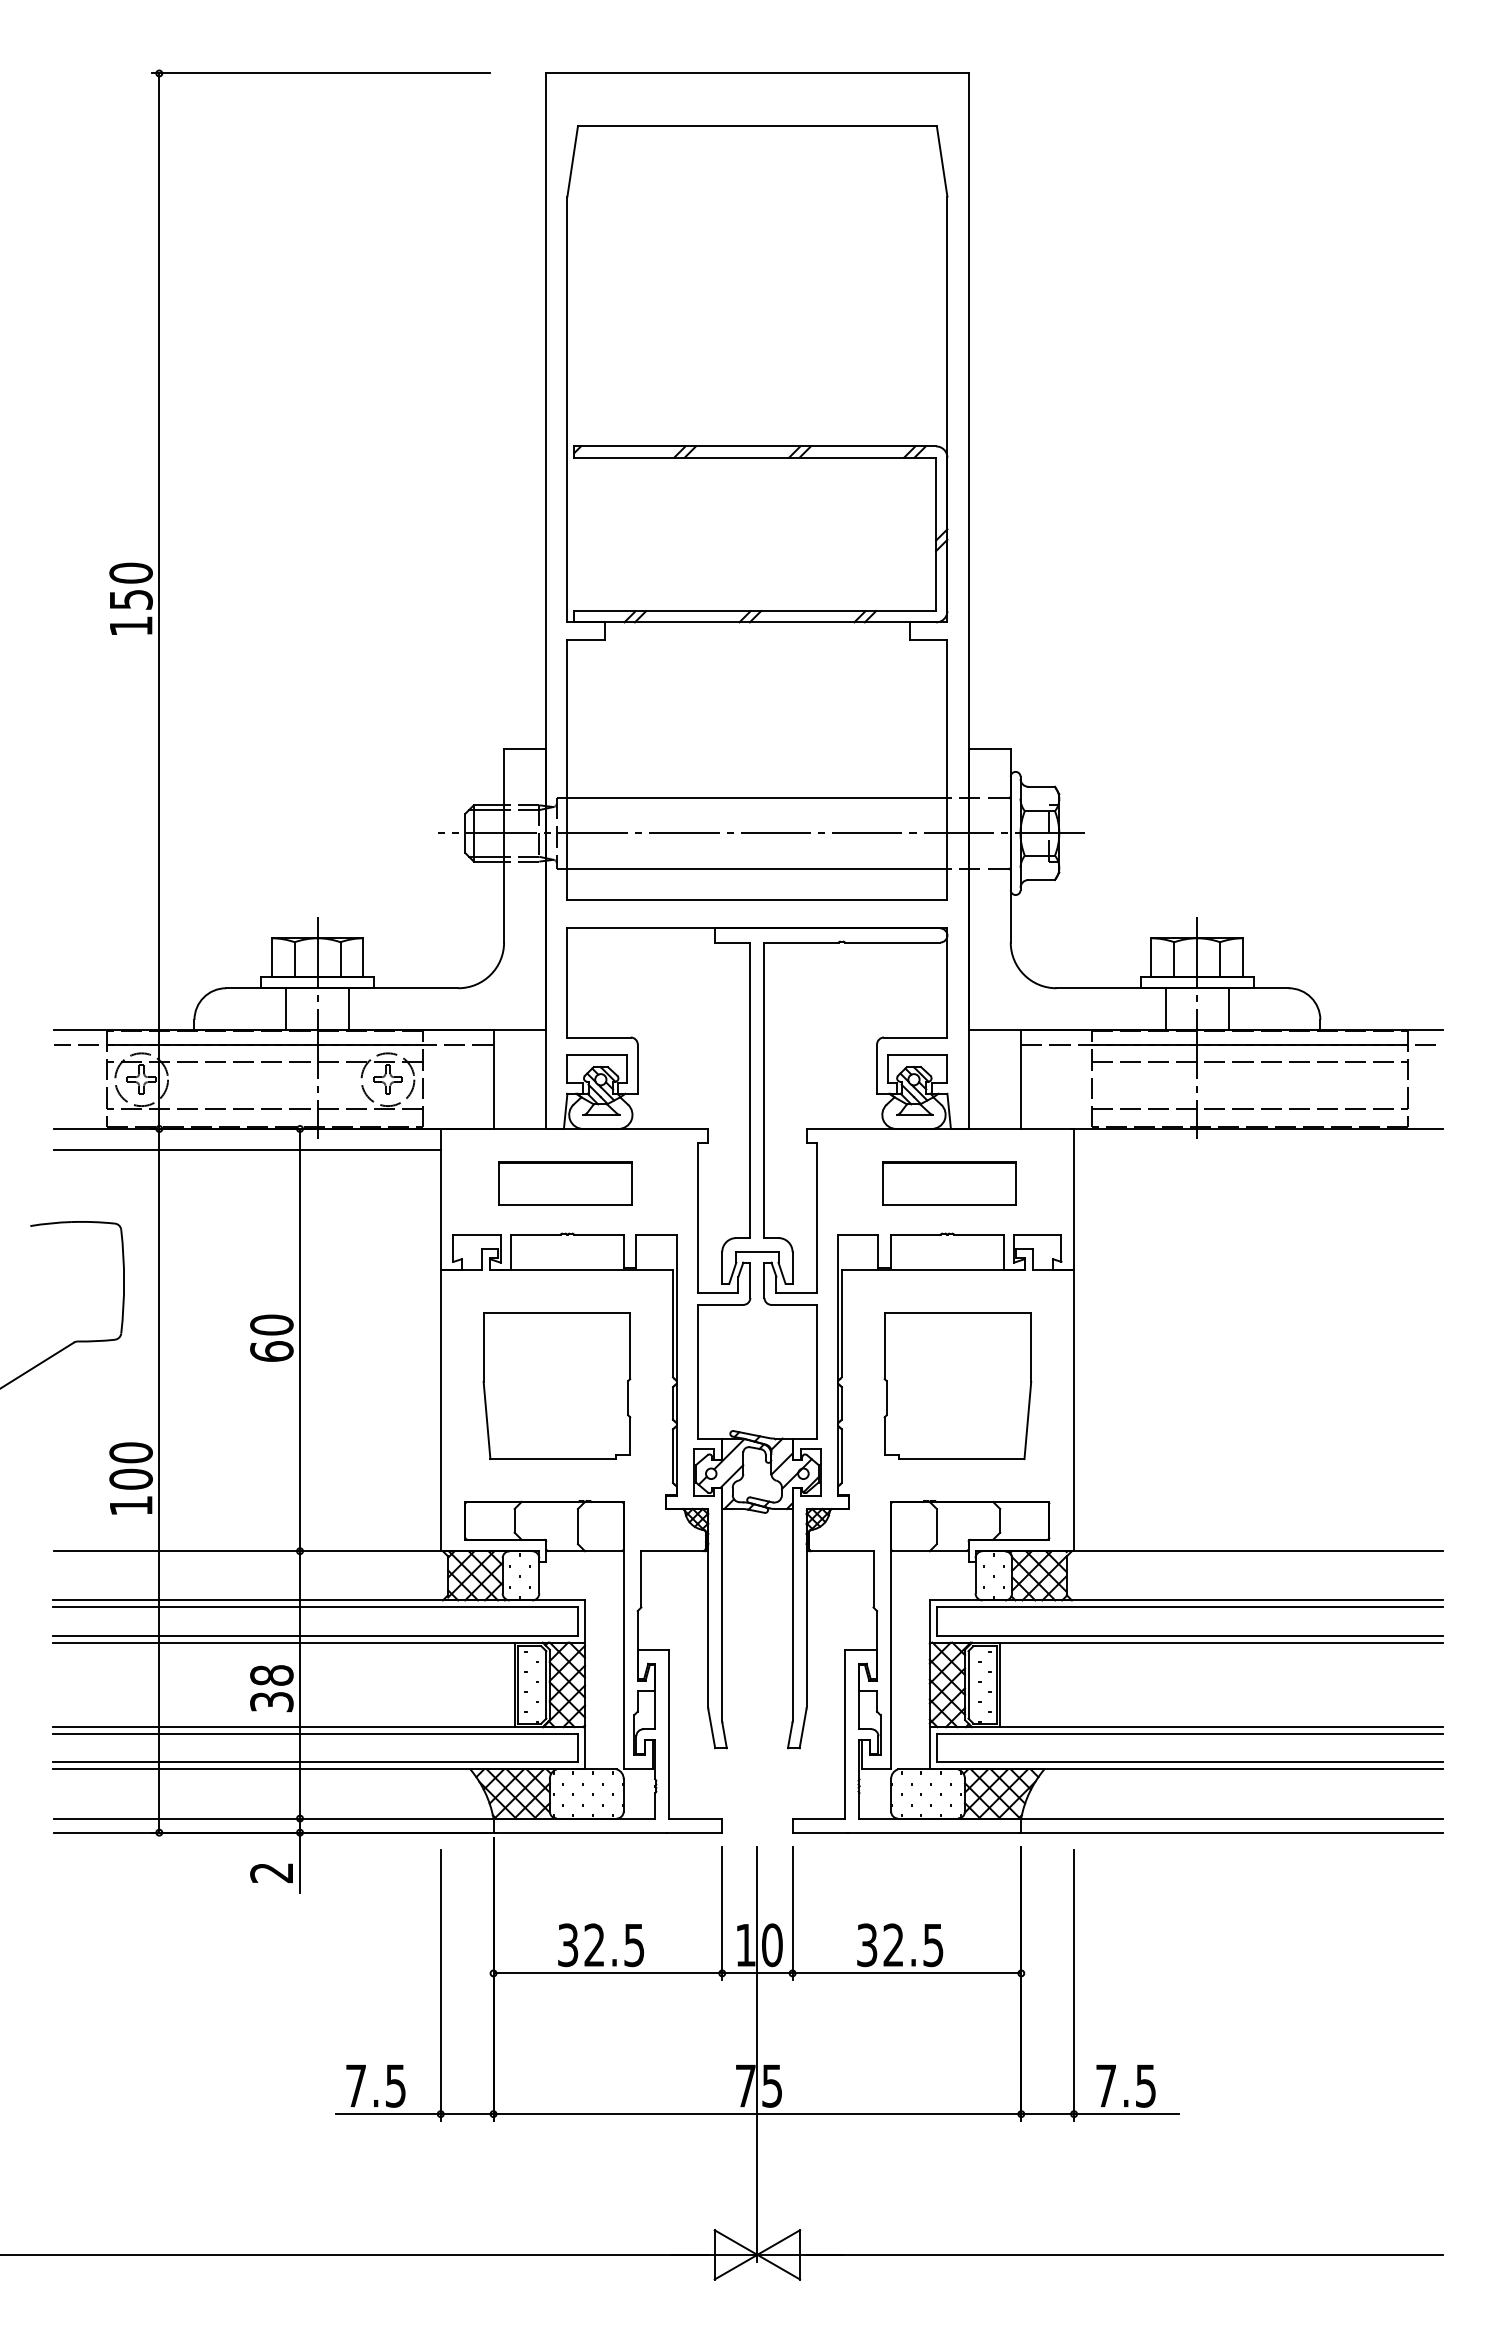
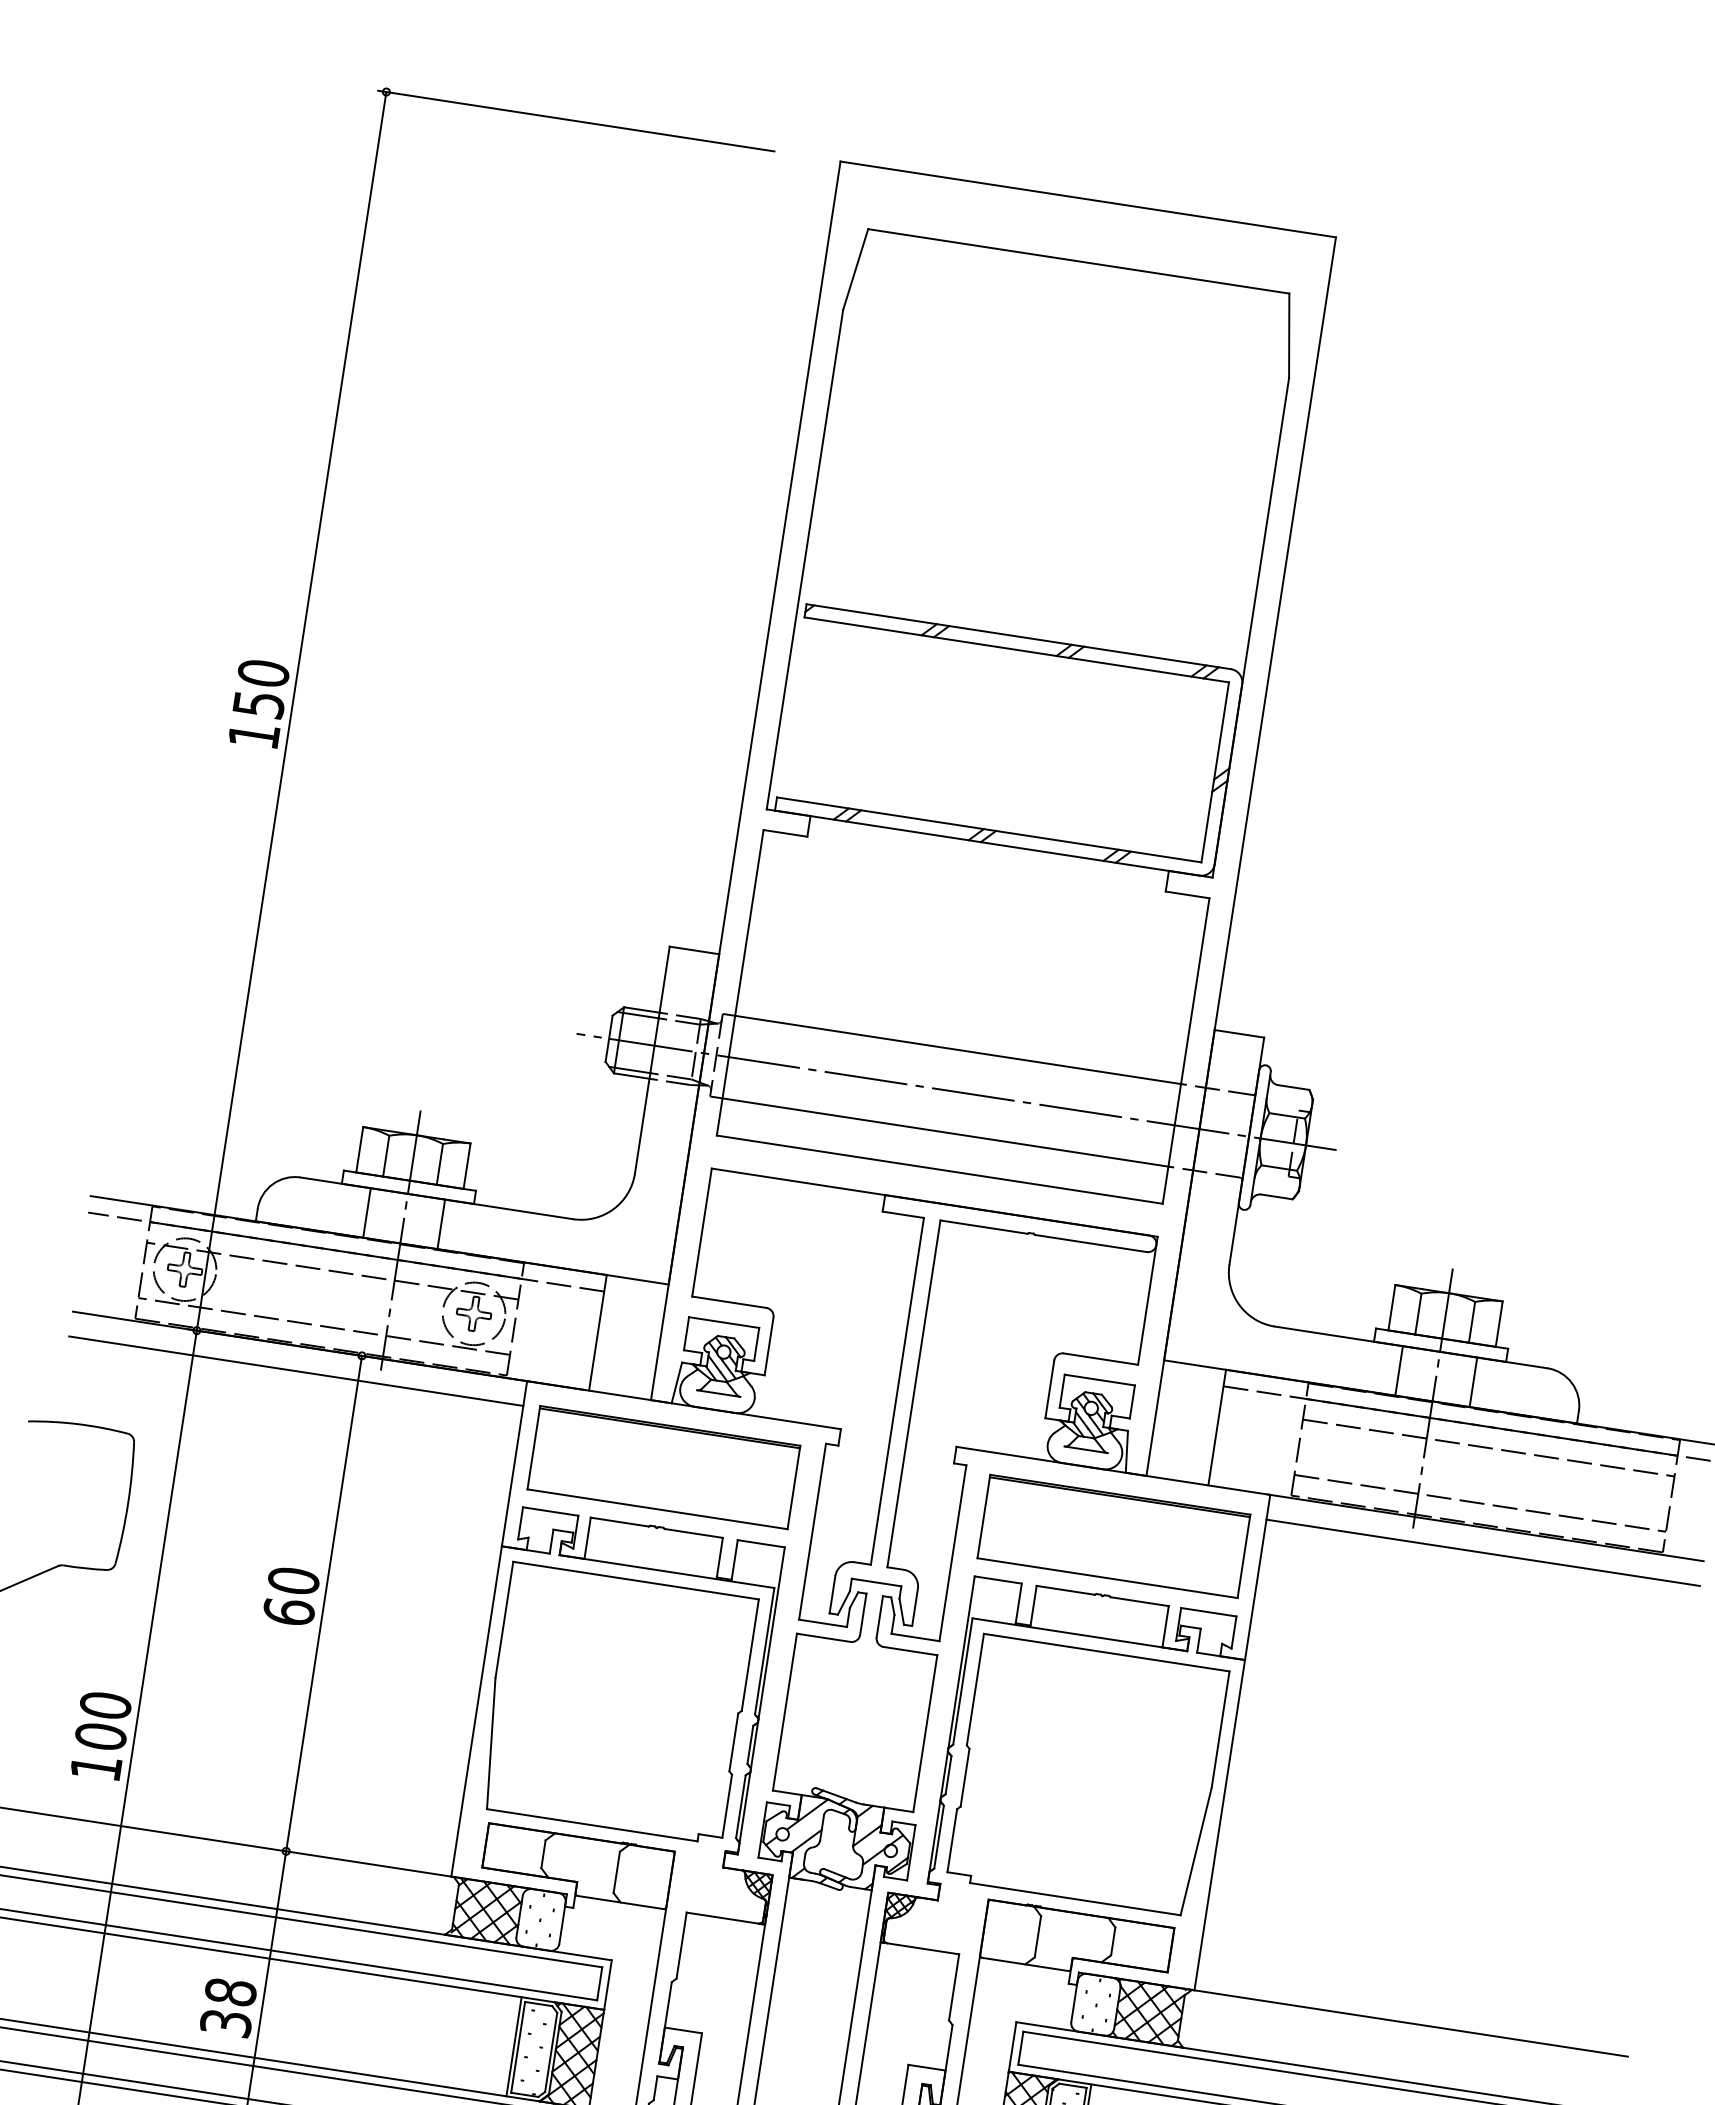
line: (1258, 1150) -> (1482, 1553), added
part: (565, 1183) -> (663, 1467), size x1.67
part: (948, 1183) -> (1113, 1536), size x1.67
part: (556, 1385) -> (616, 1702), size x1.43
part: (957, 1385) -> (1087, 1774), size x1.43

